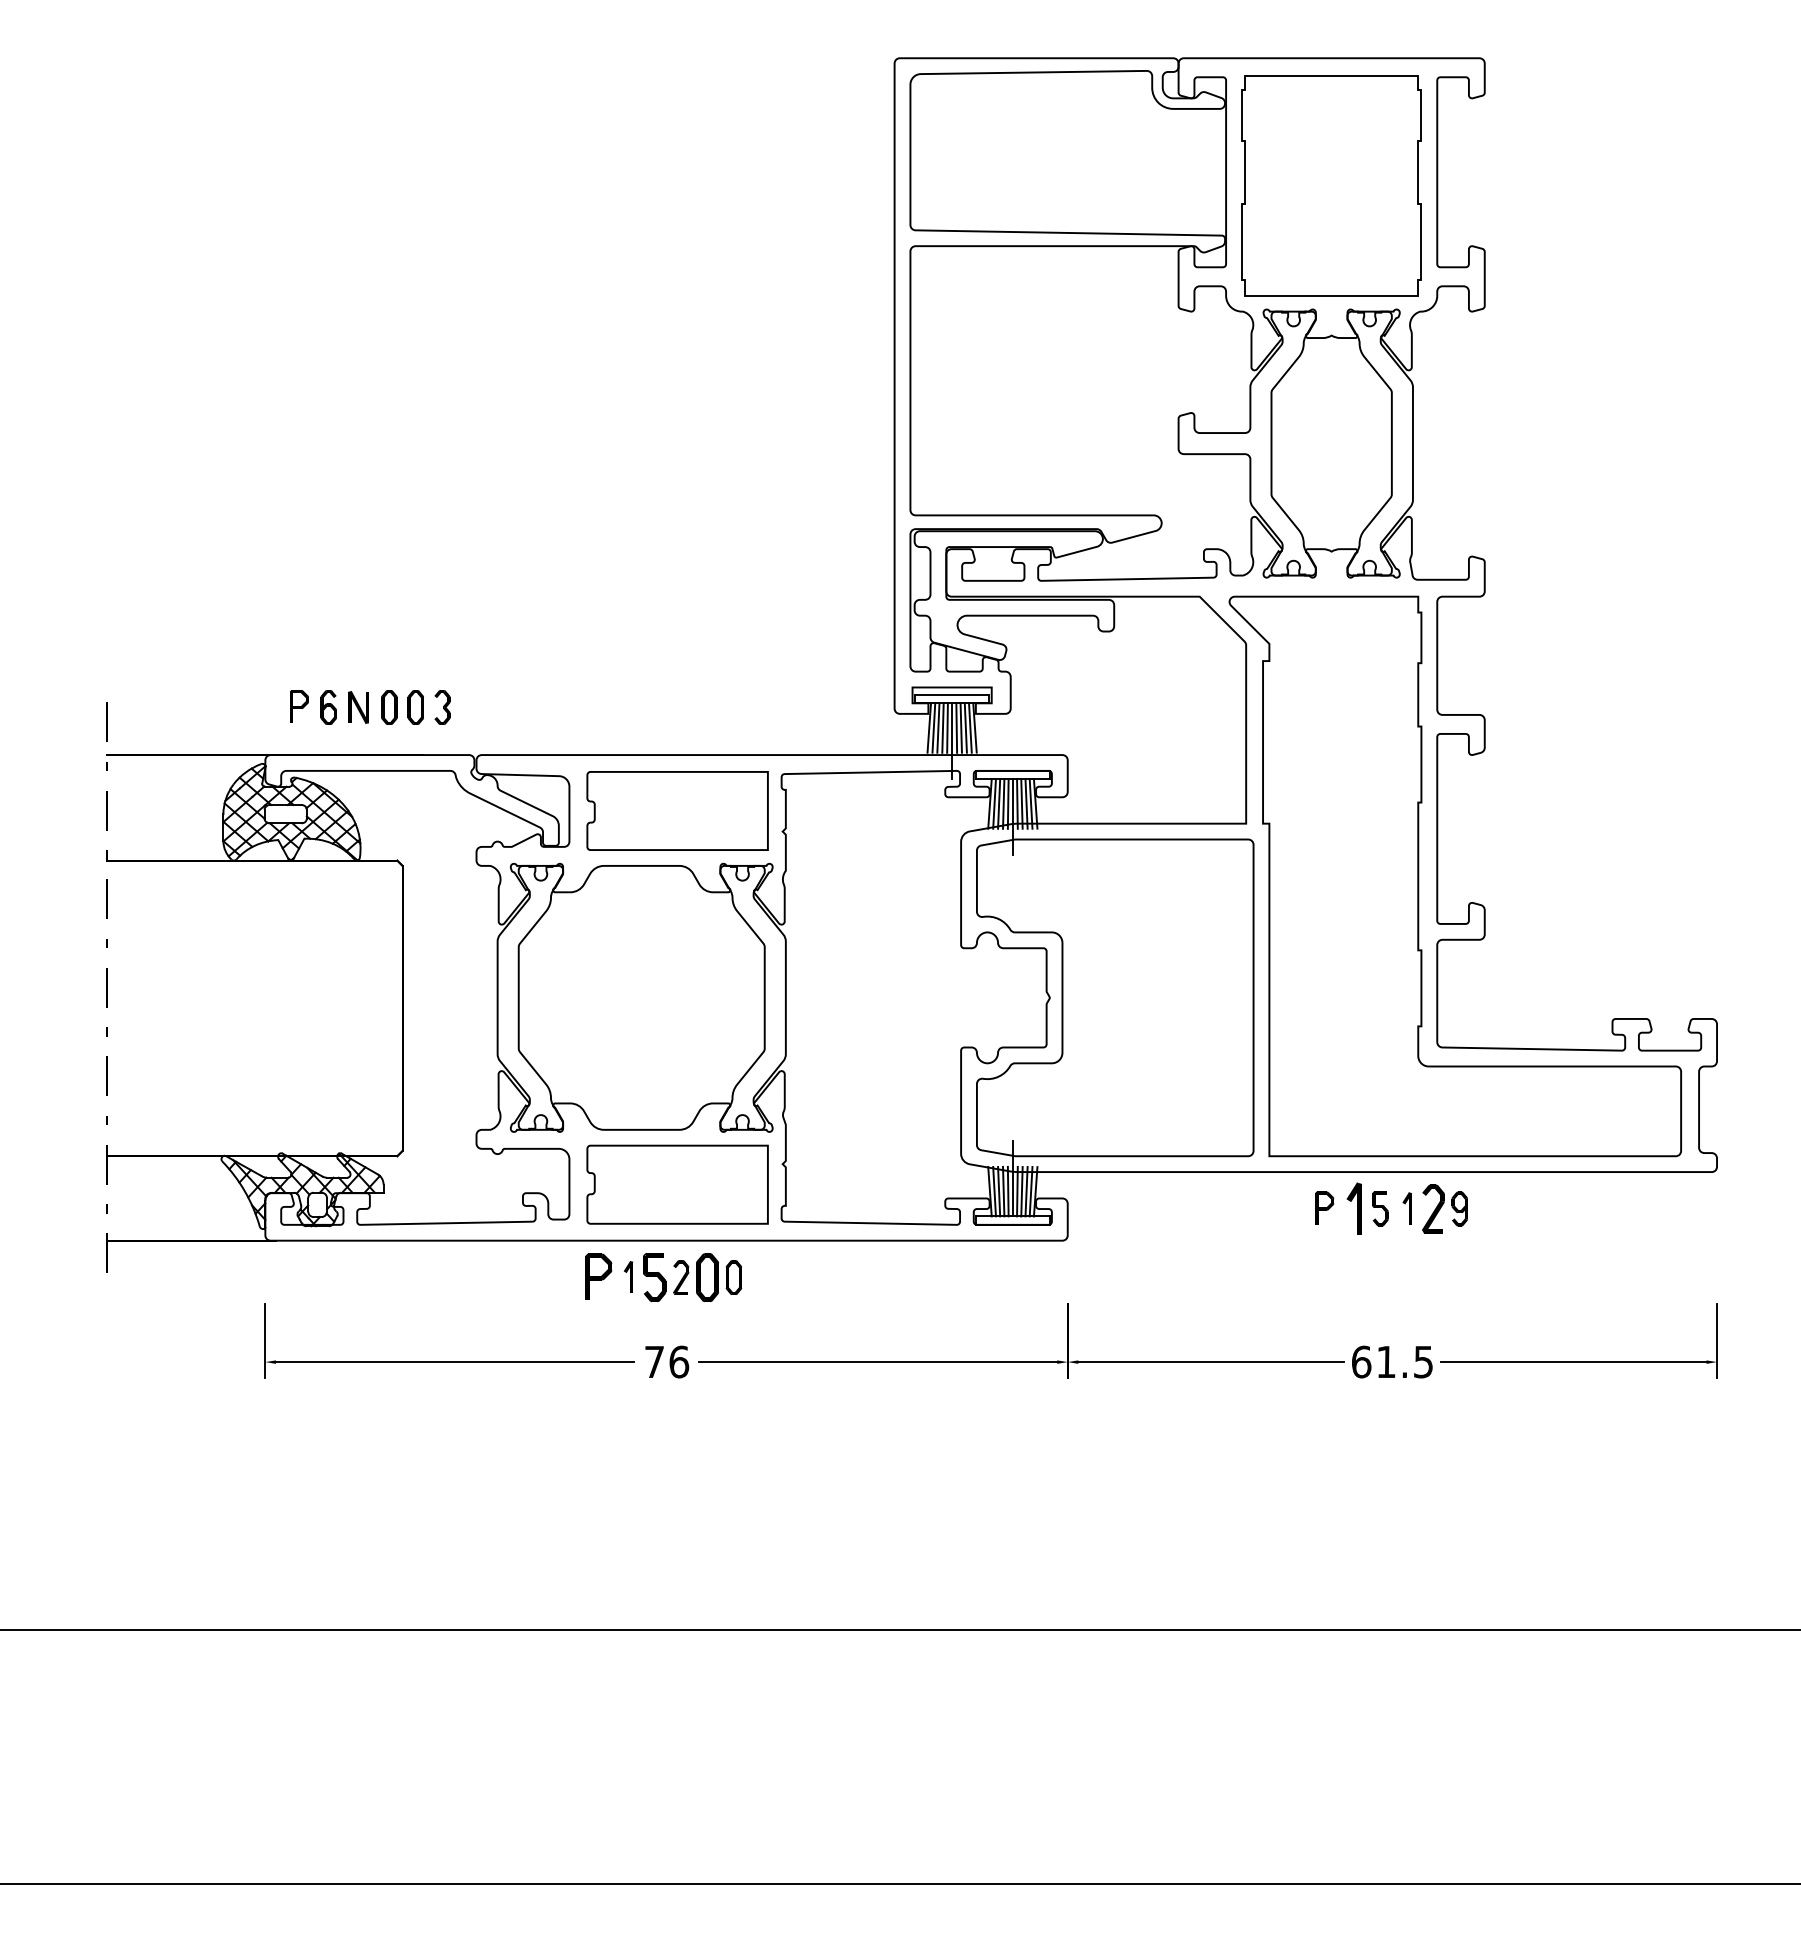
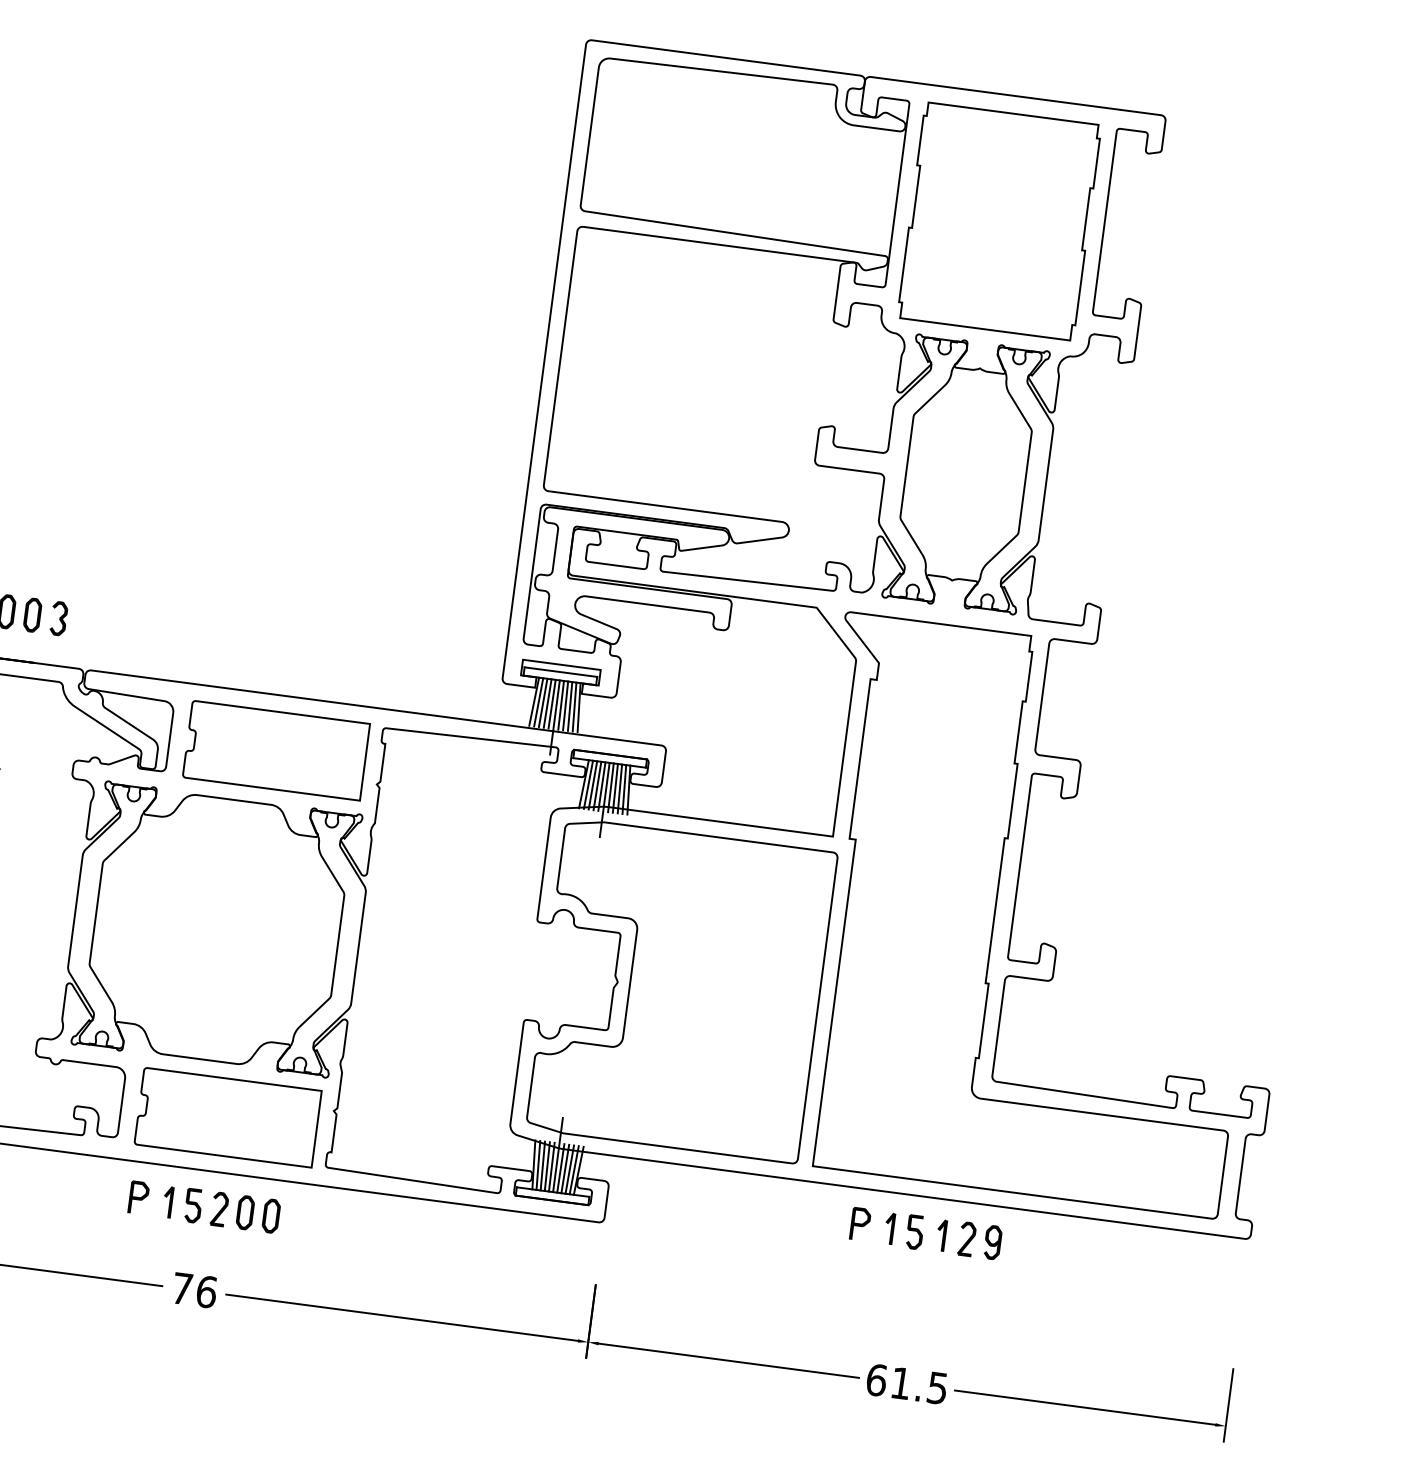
part: (1354, 1208) -> (889, 1228), size x0.62
part: (1433, 1208) -> (967, 1238), size x0.71
part: (598, 1276) -> (138, 1197), size x0.71
part: (654, 1277) -> (193, 1205), size x0.71
part: (707, 1277) -> (245, 1212), size x0.71

